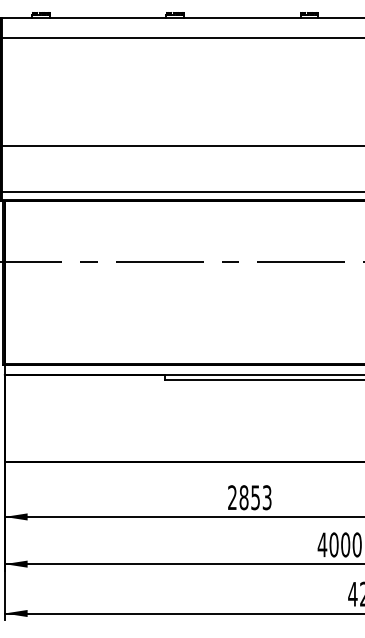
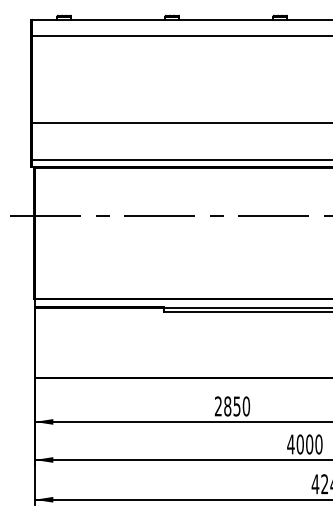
text: (267, 497) -> (246, 406), 2853 -> 2850

